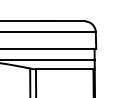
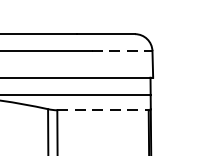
line: (77, 32) -> (123, 51), solid -> dashed
line: (64, 69) -> (102, 110), solid -> dashed

